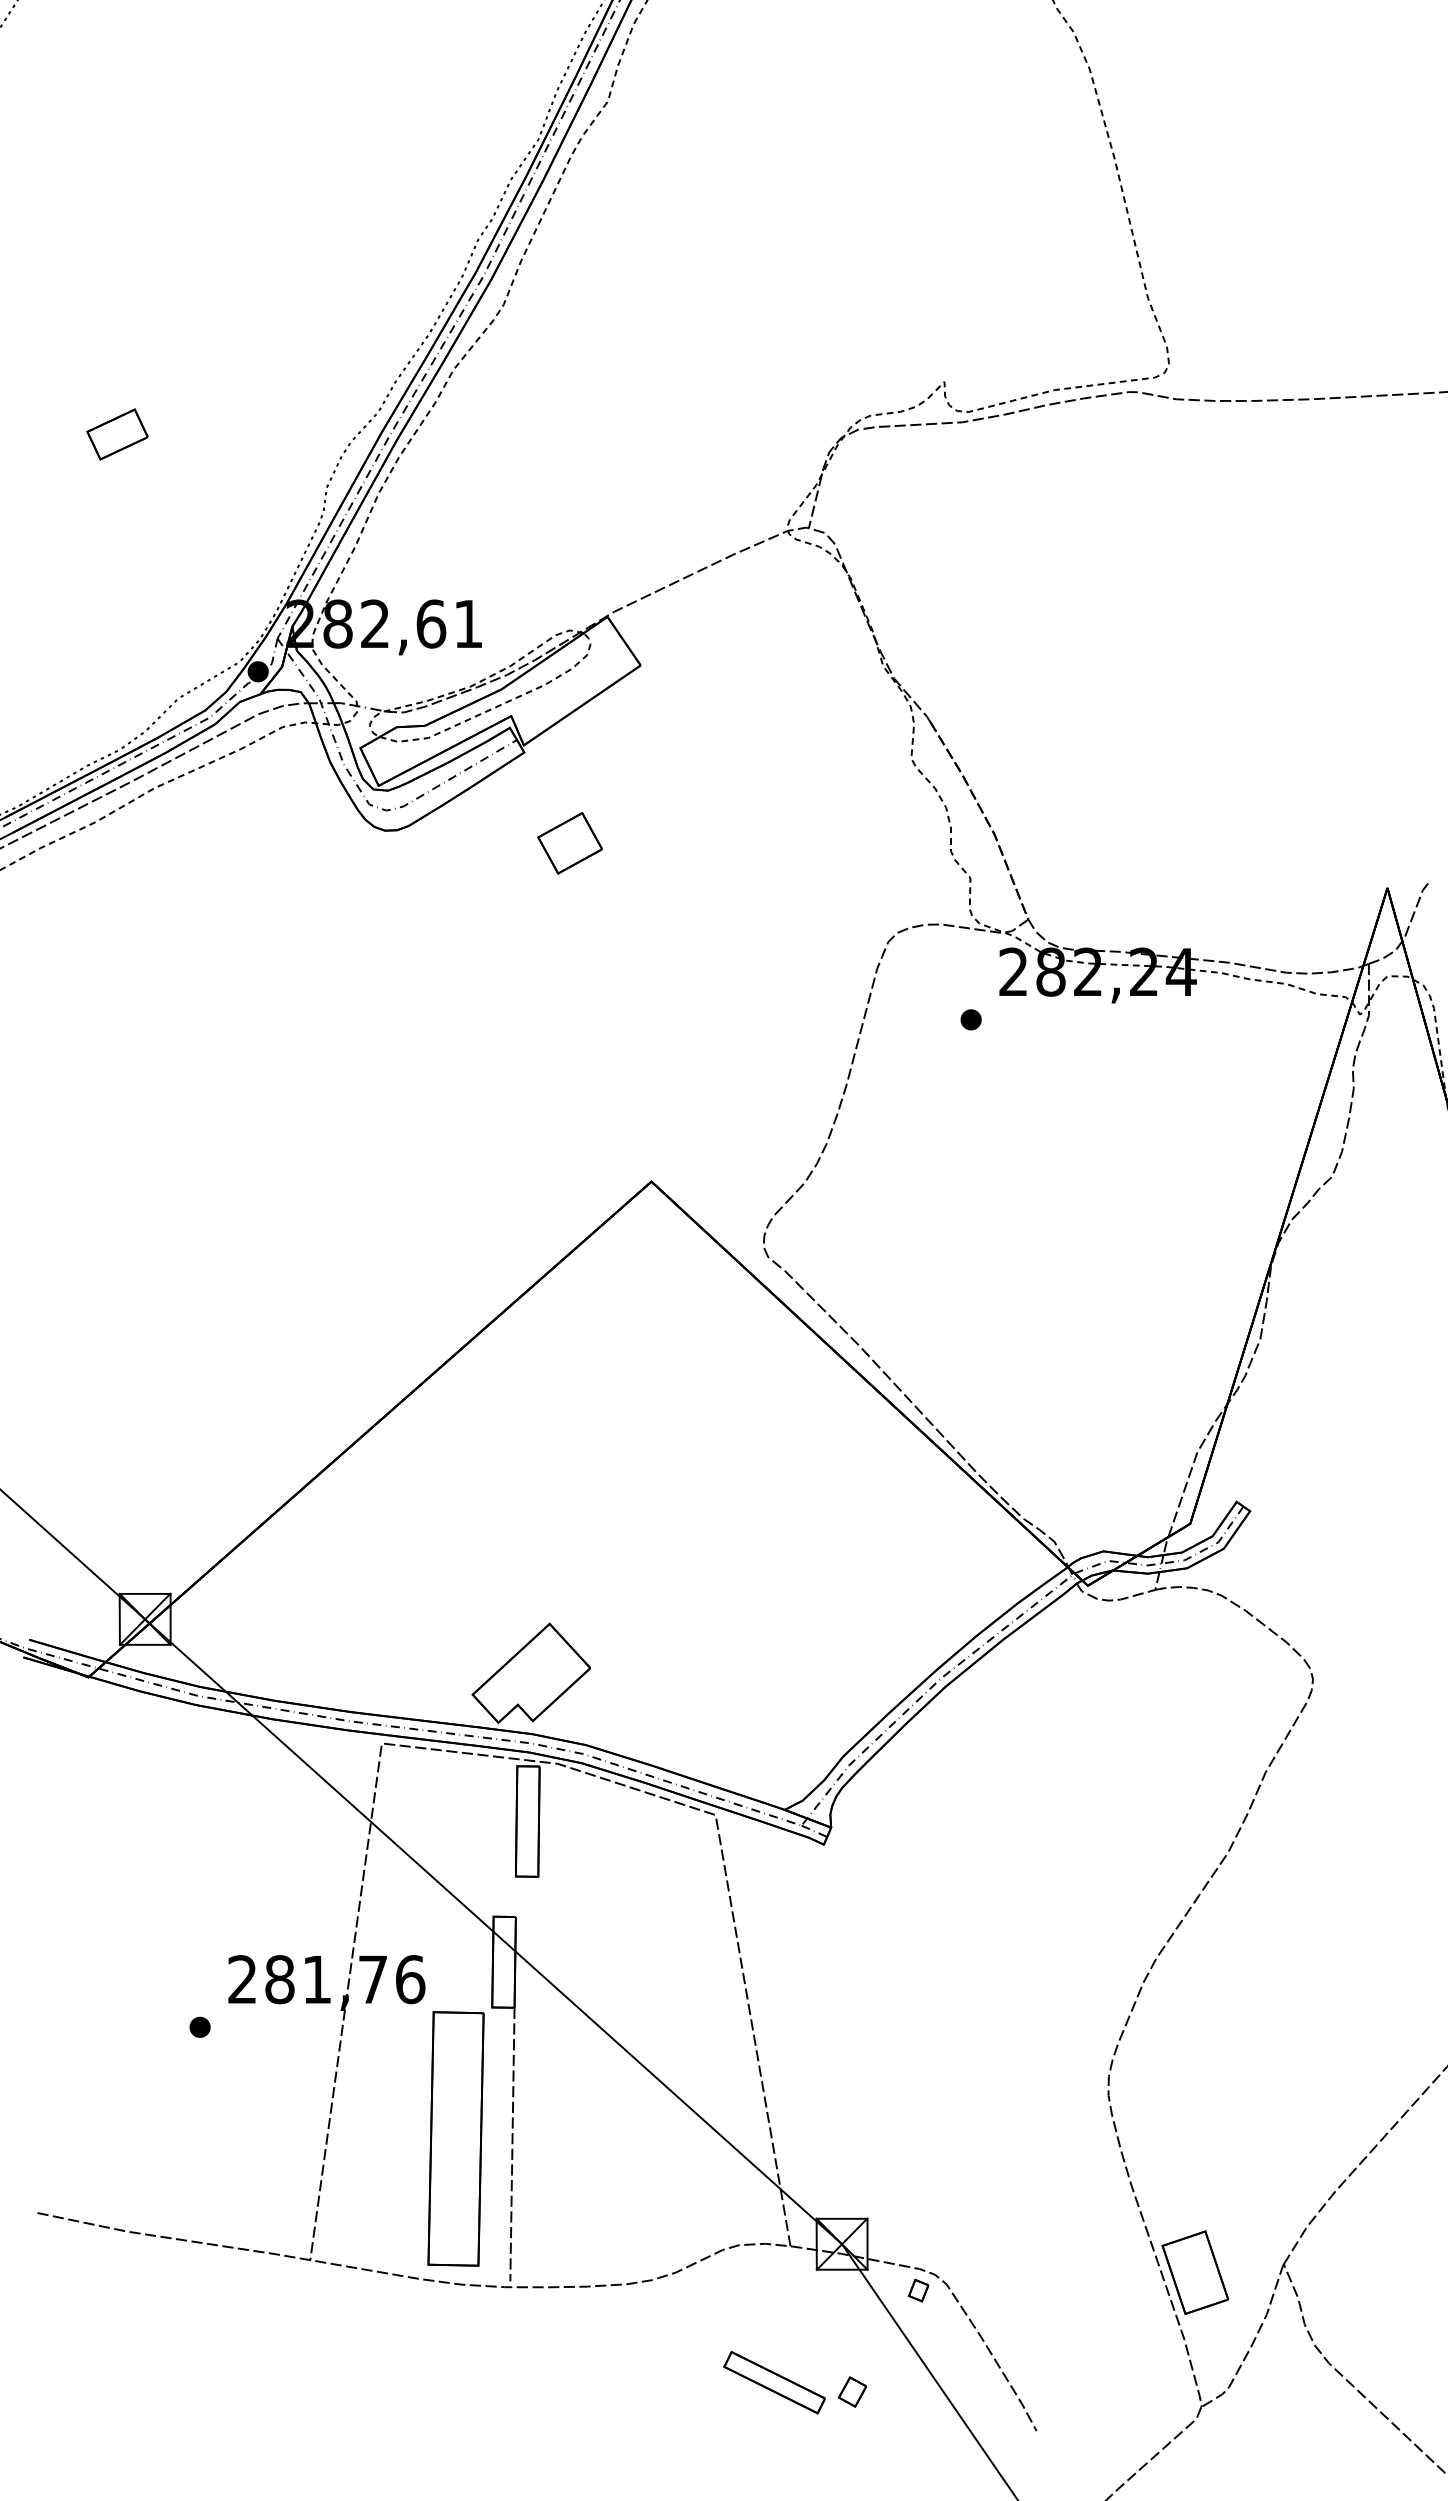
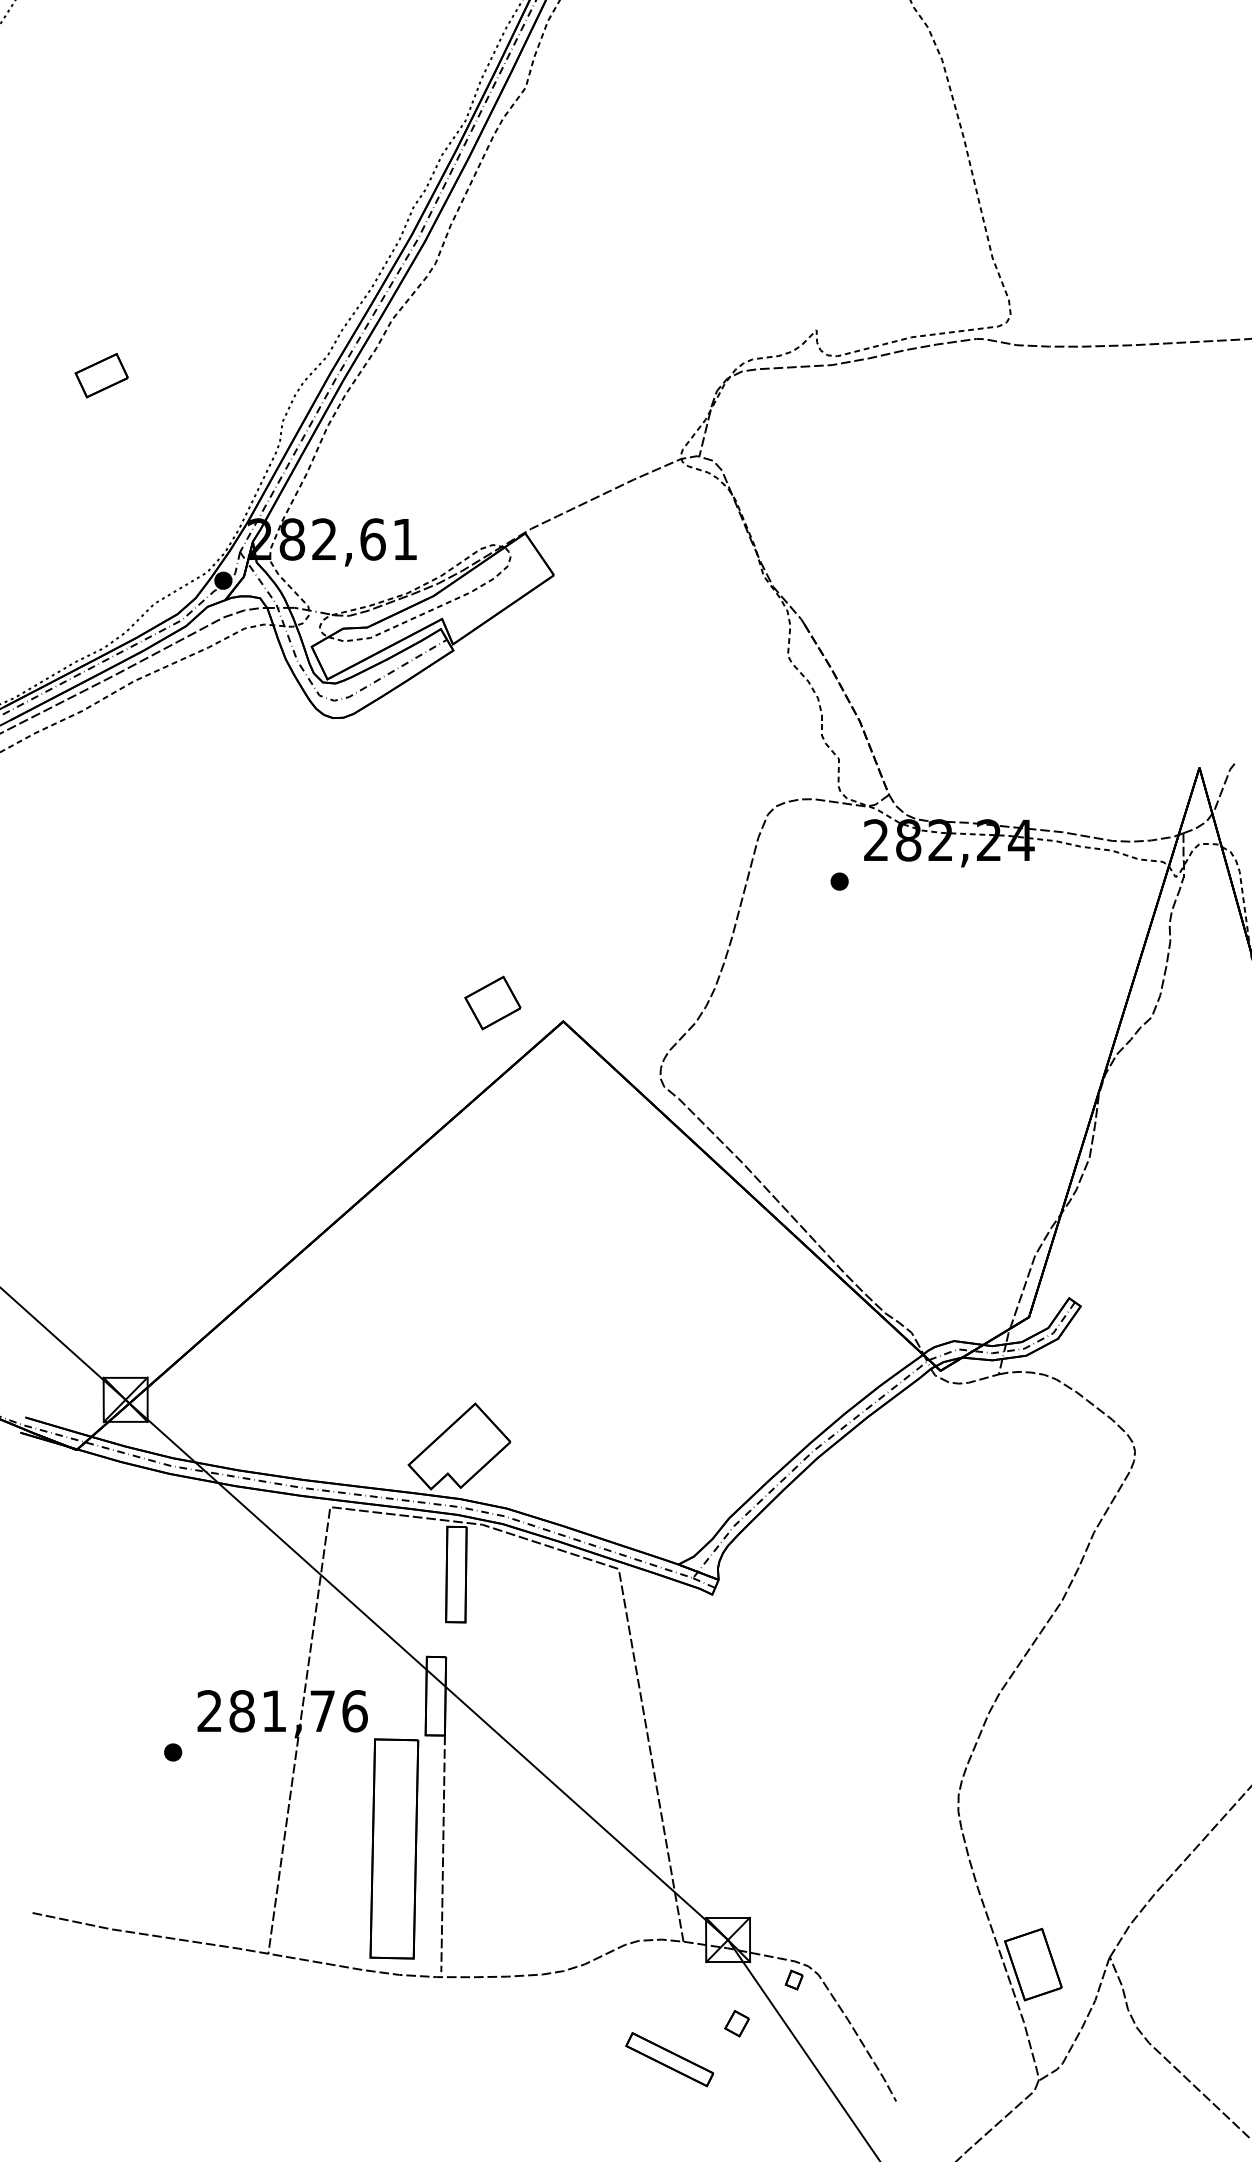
part: (569, 843) -> (492, 1003), moved
part: (851, 2391) -> (736, 2023), moved

